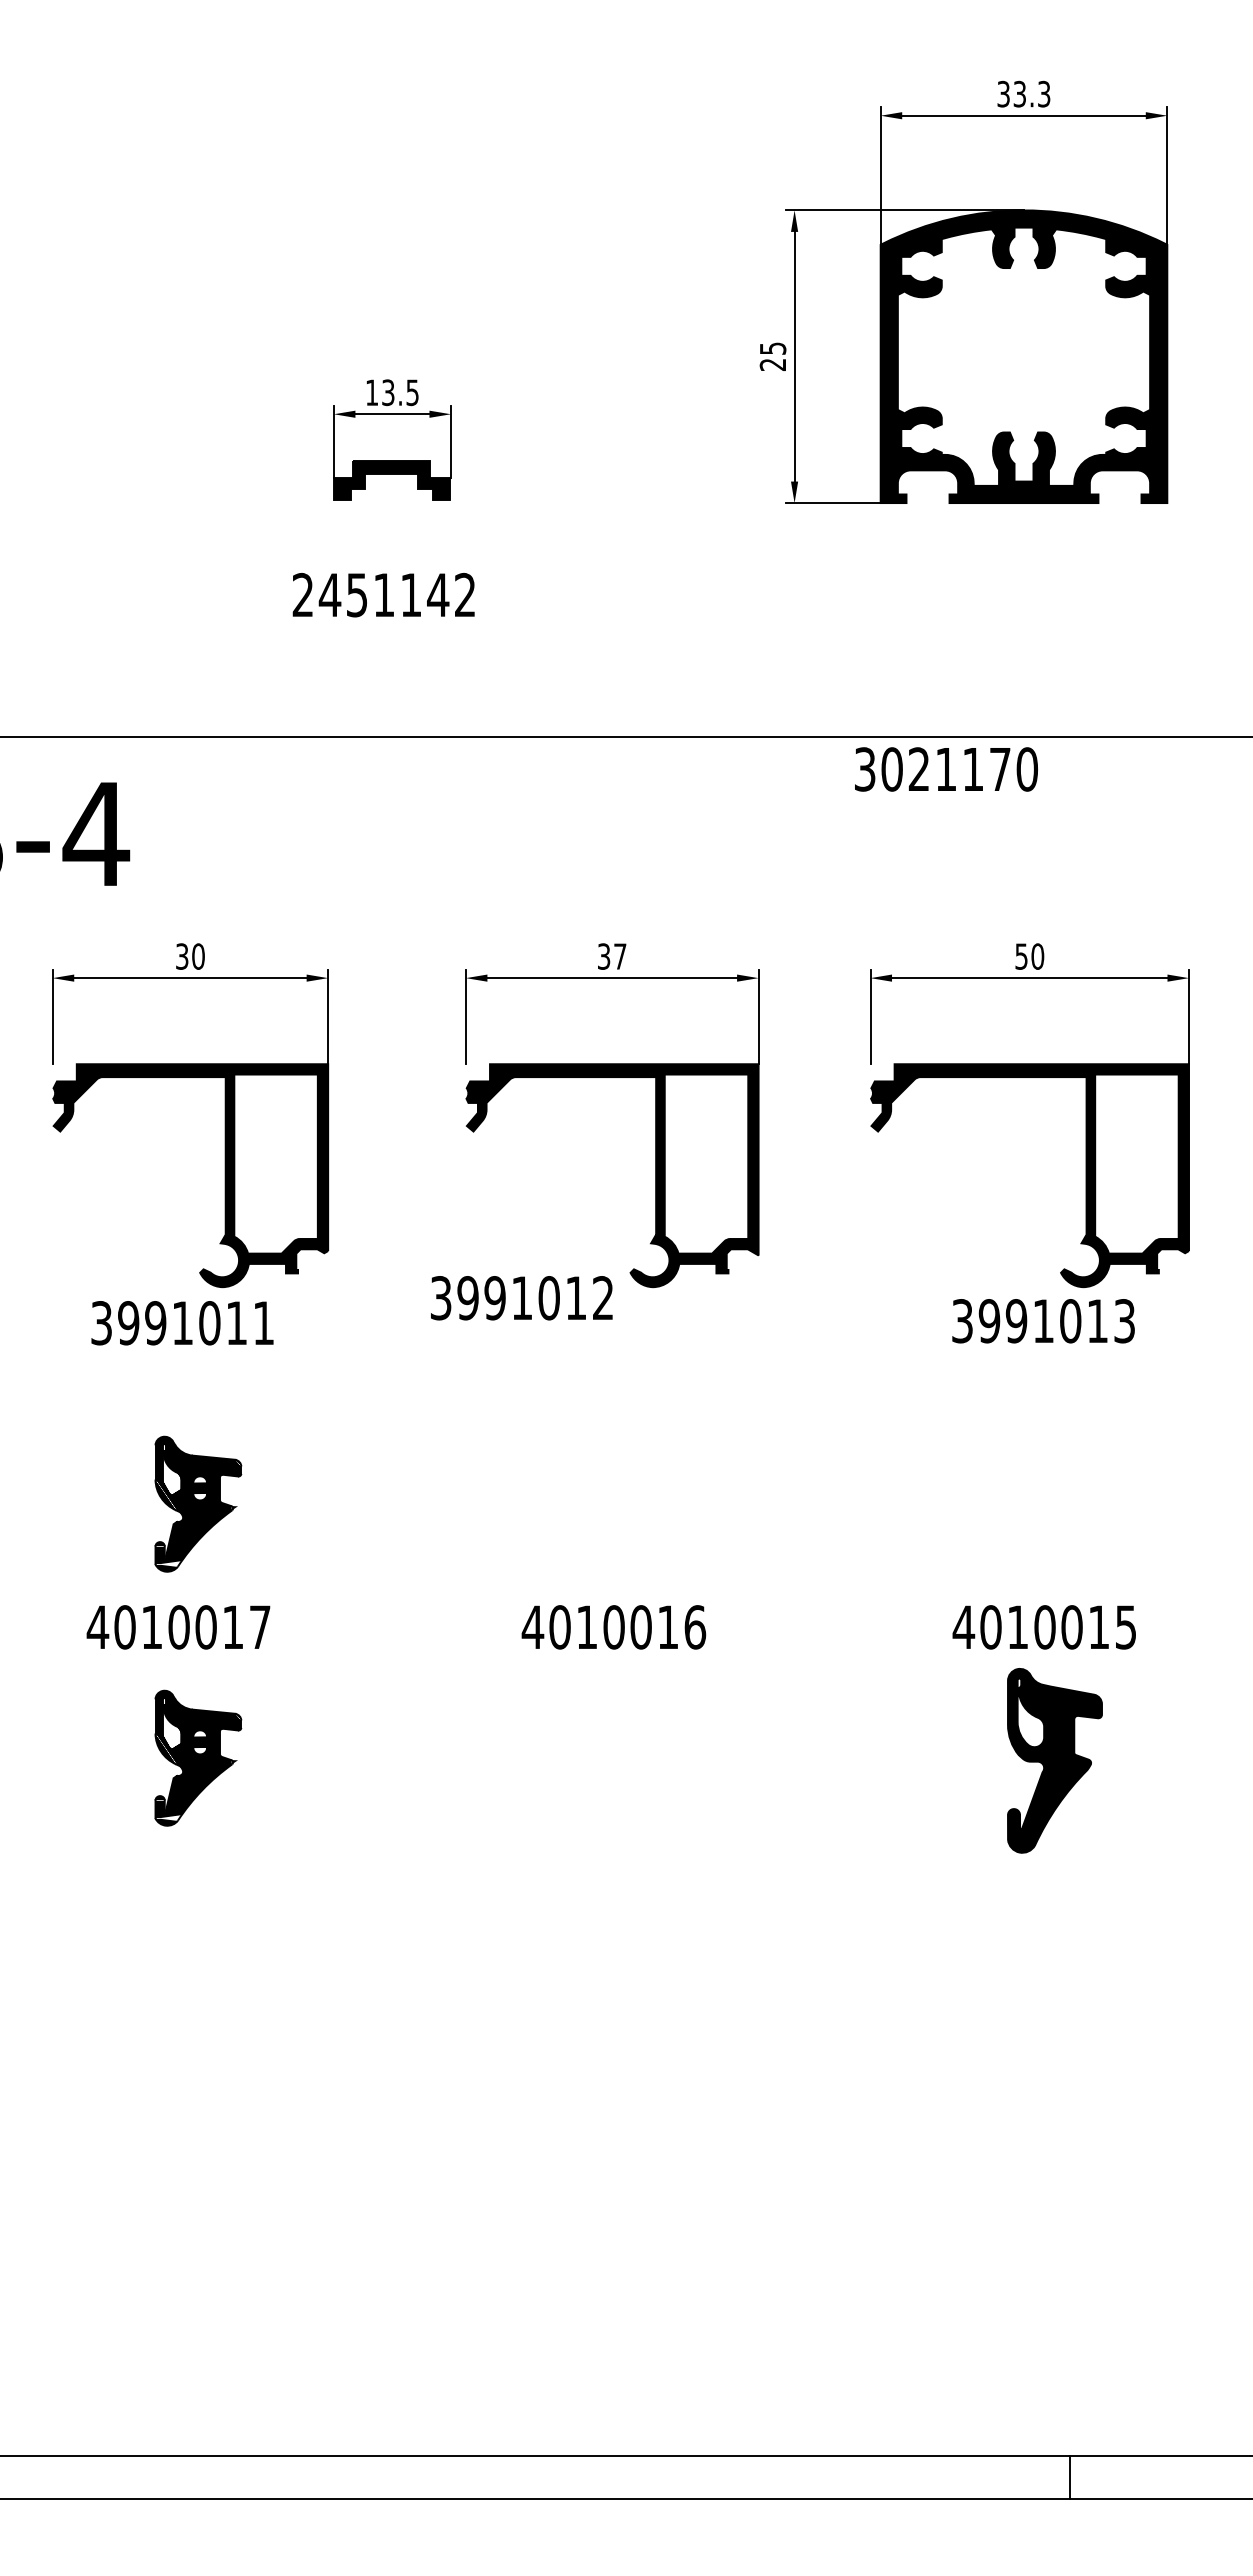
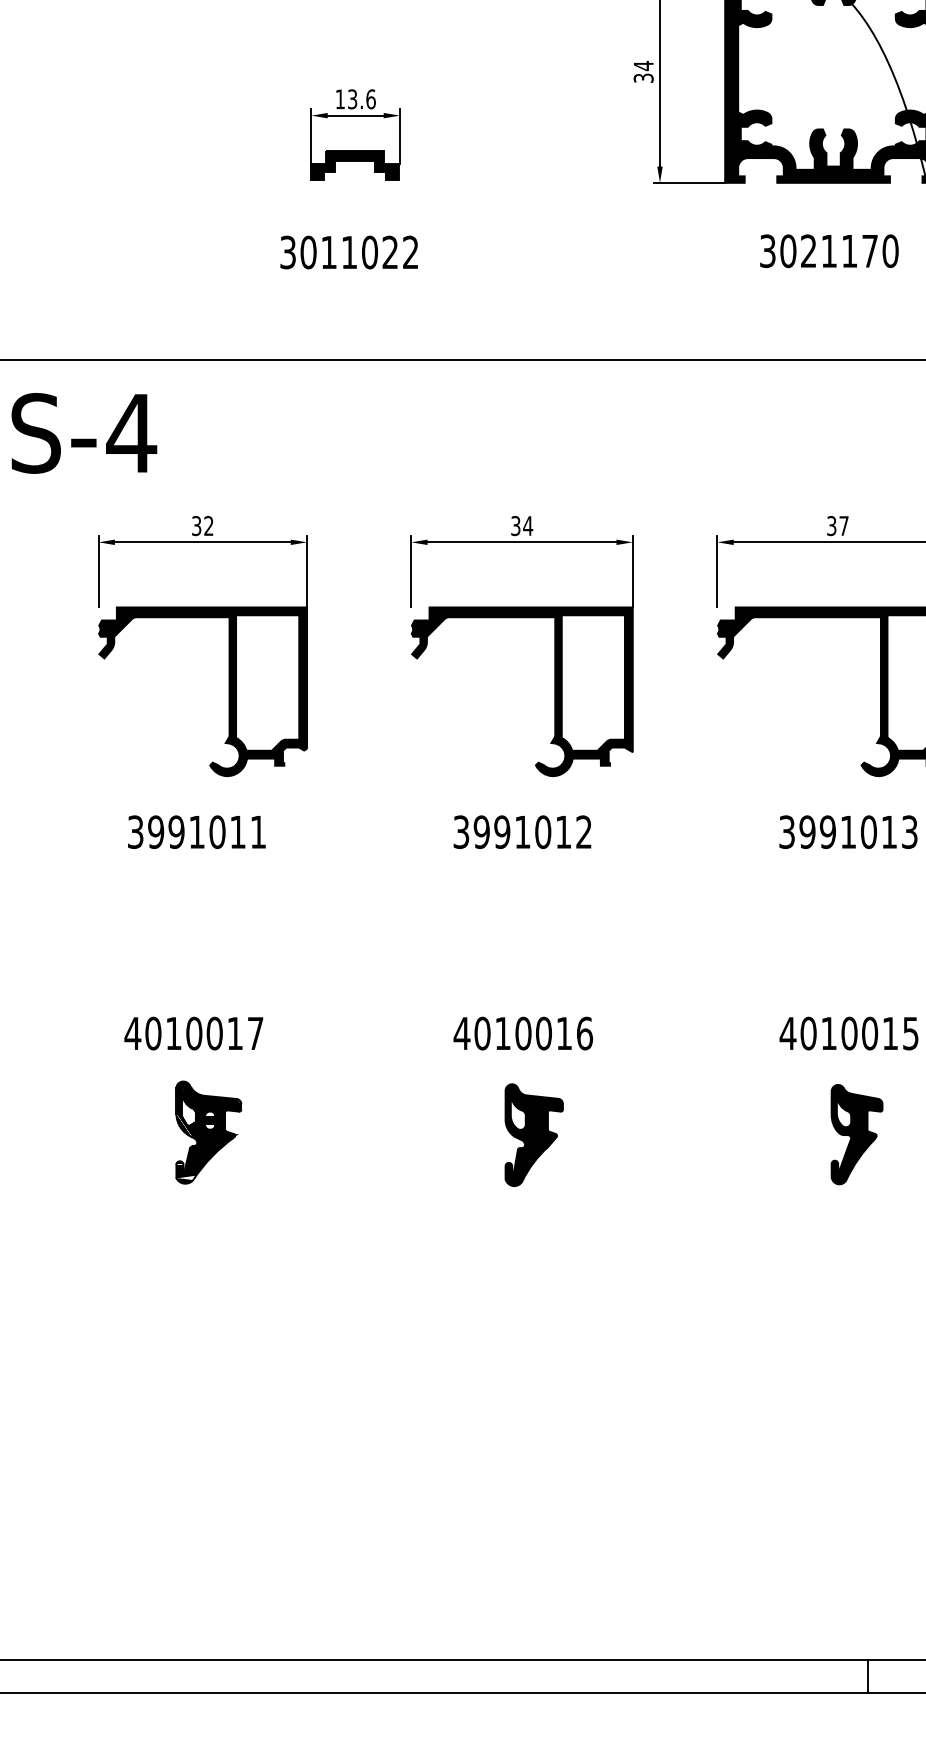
text: (773, 356) -> (644, 71), 25 -> 34
text: (412, 392) -> (370, 99), 13.5 -> 13.6
text: (370, 594) -> (339, 252), 2451142 -> 3011022
text: (946, 769) -> (829, 251), moved
text: (198, 956) -> (208, 525), 30 -> 32
text: (619, 956) -> (527, 525), 37 -> 34
text: (1030, 956) -> (838, 525), 50 -> 37
text: (521, 1298) -> (522, 832), moved
text: (1043, 1321) -> (848, 832), moved
text: (182, 1323) -> (196, 832), moved
part: (198, 1503) -> (208, 939), removed
part: (1054, 1760) -> (856, 1134), size x0.71
part: (628, 1761) -> (534, 1135), added

